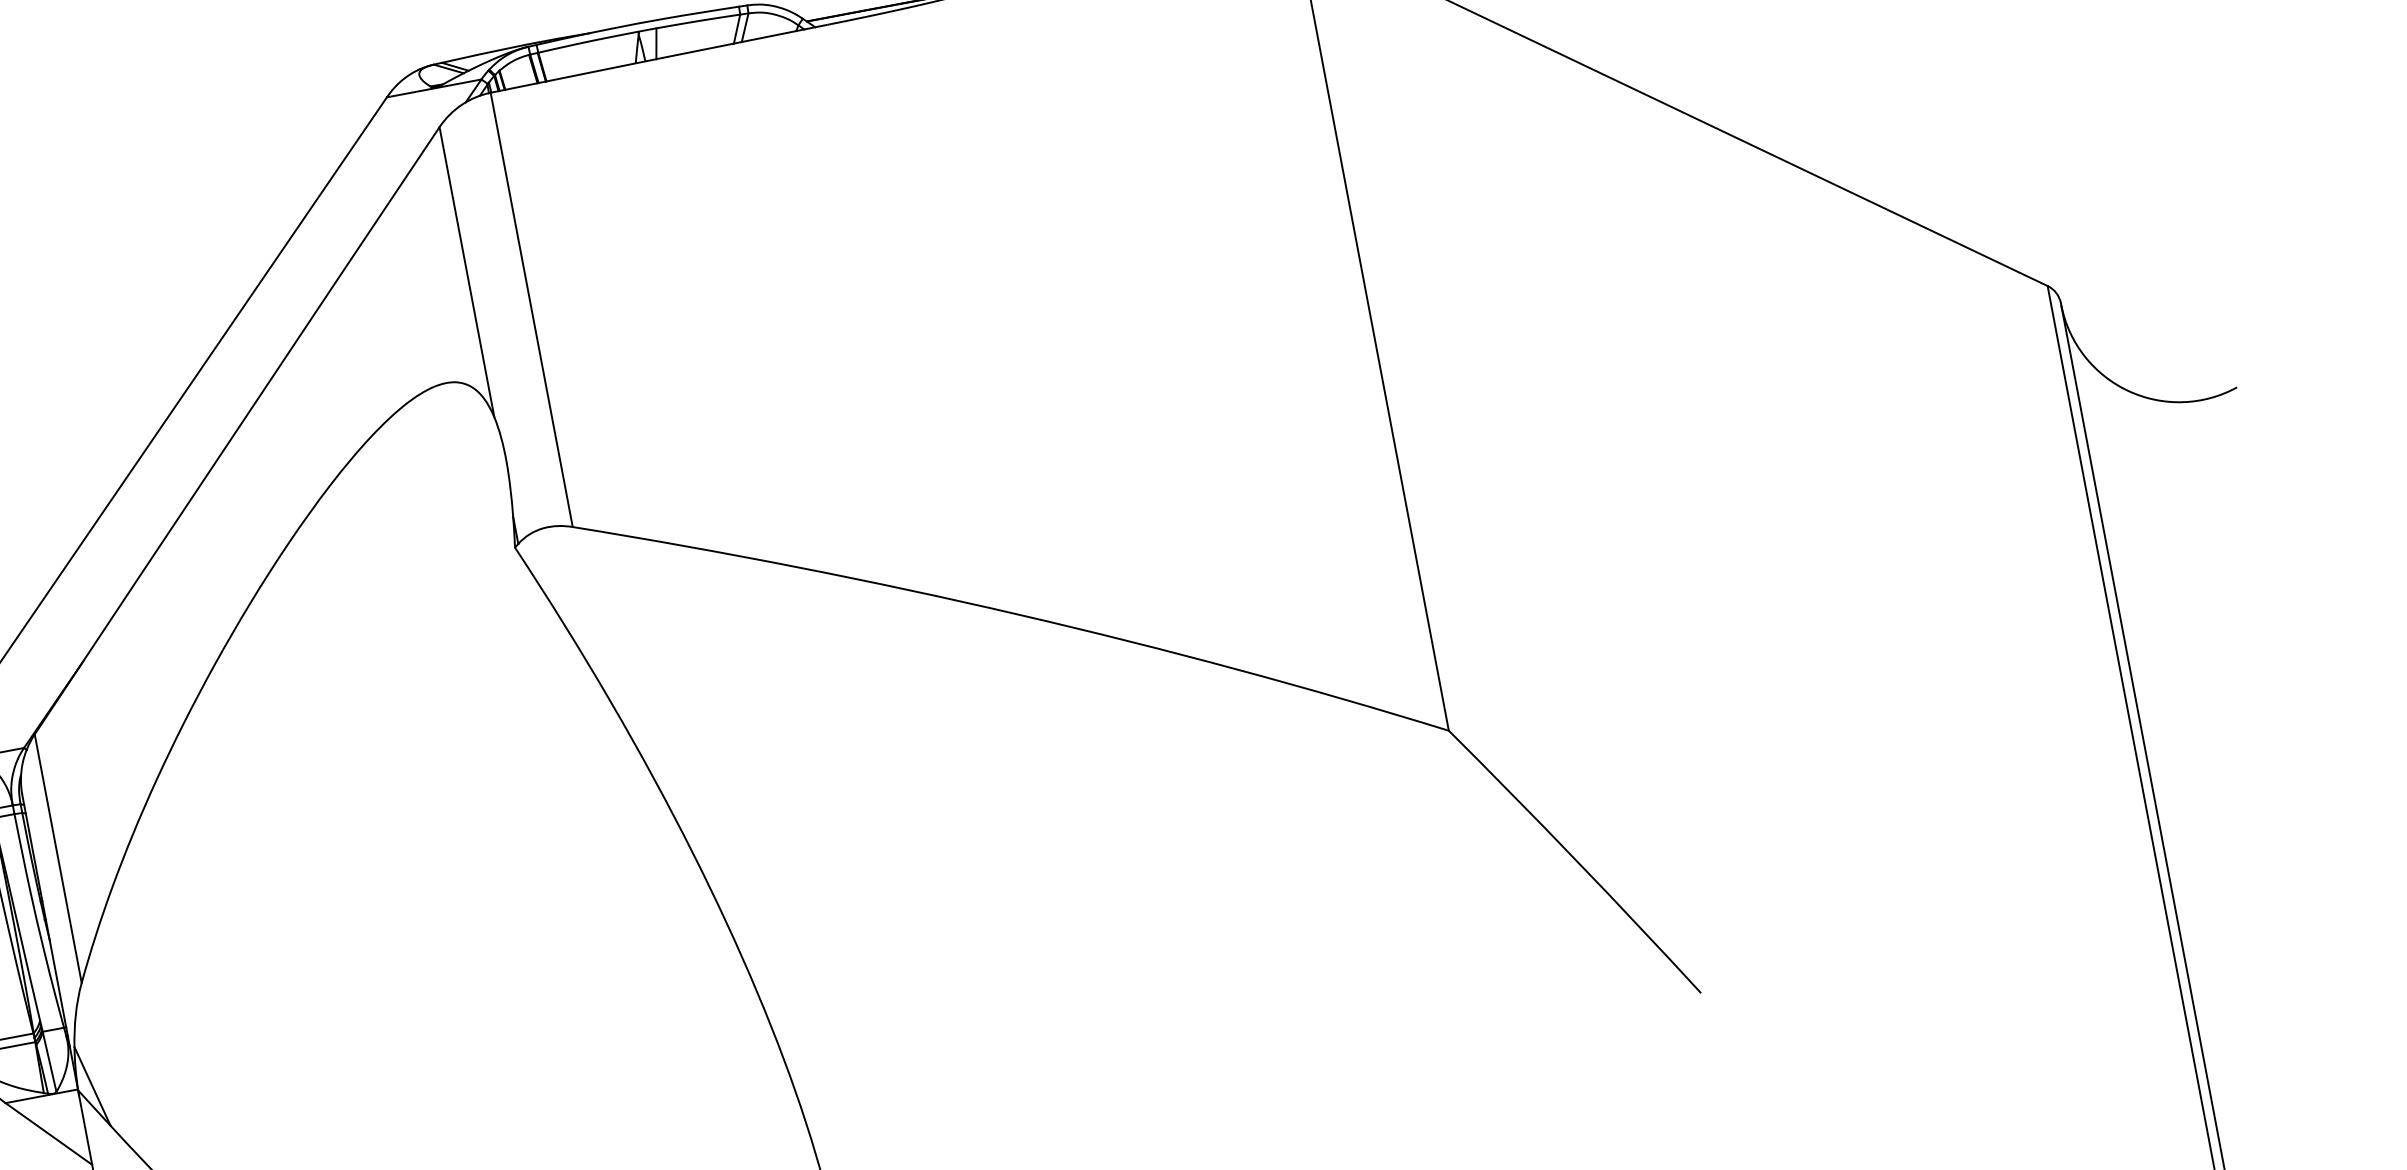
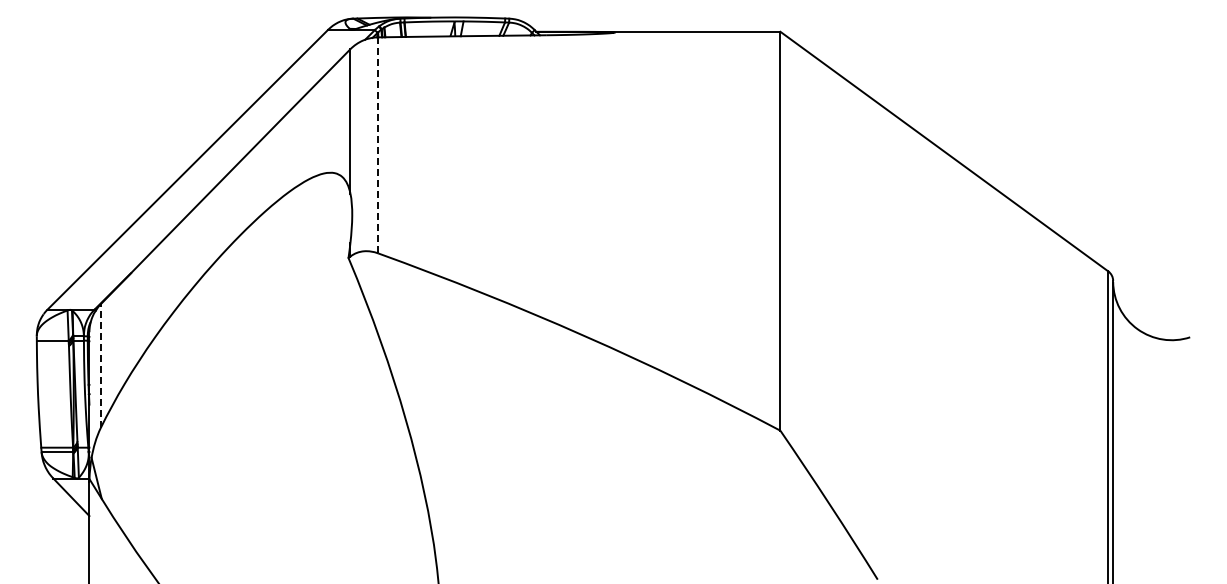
line: (532, 308) -> (378, 144), solid -> dashed
line: (57, 857) -> (100, 365), solid -> dashed

